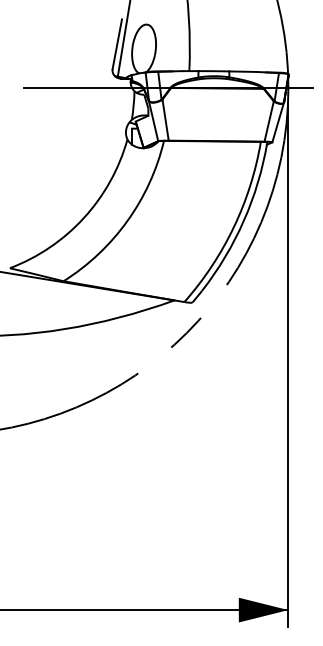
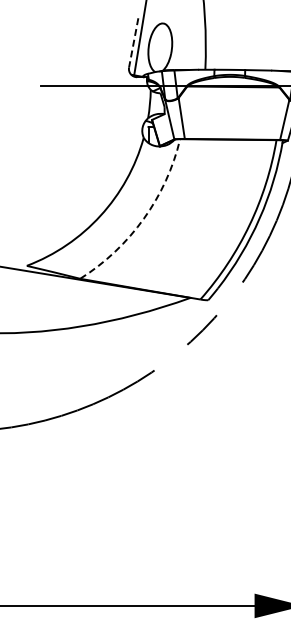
line: (117, 44) -> (133, 43), solid -> dashed
arc: (127, 220) -> (143, 218), solid -> dashed

